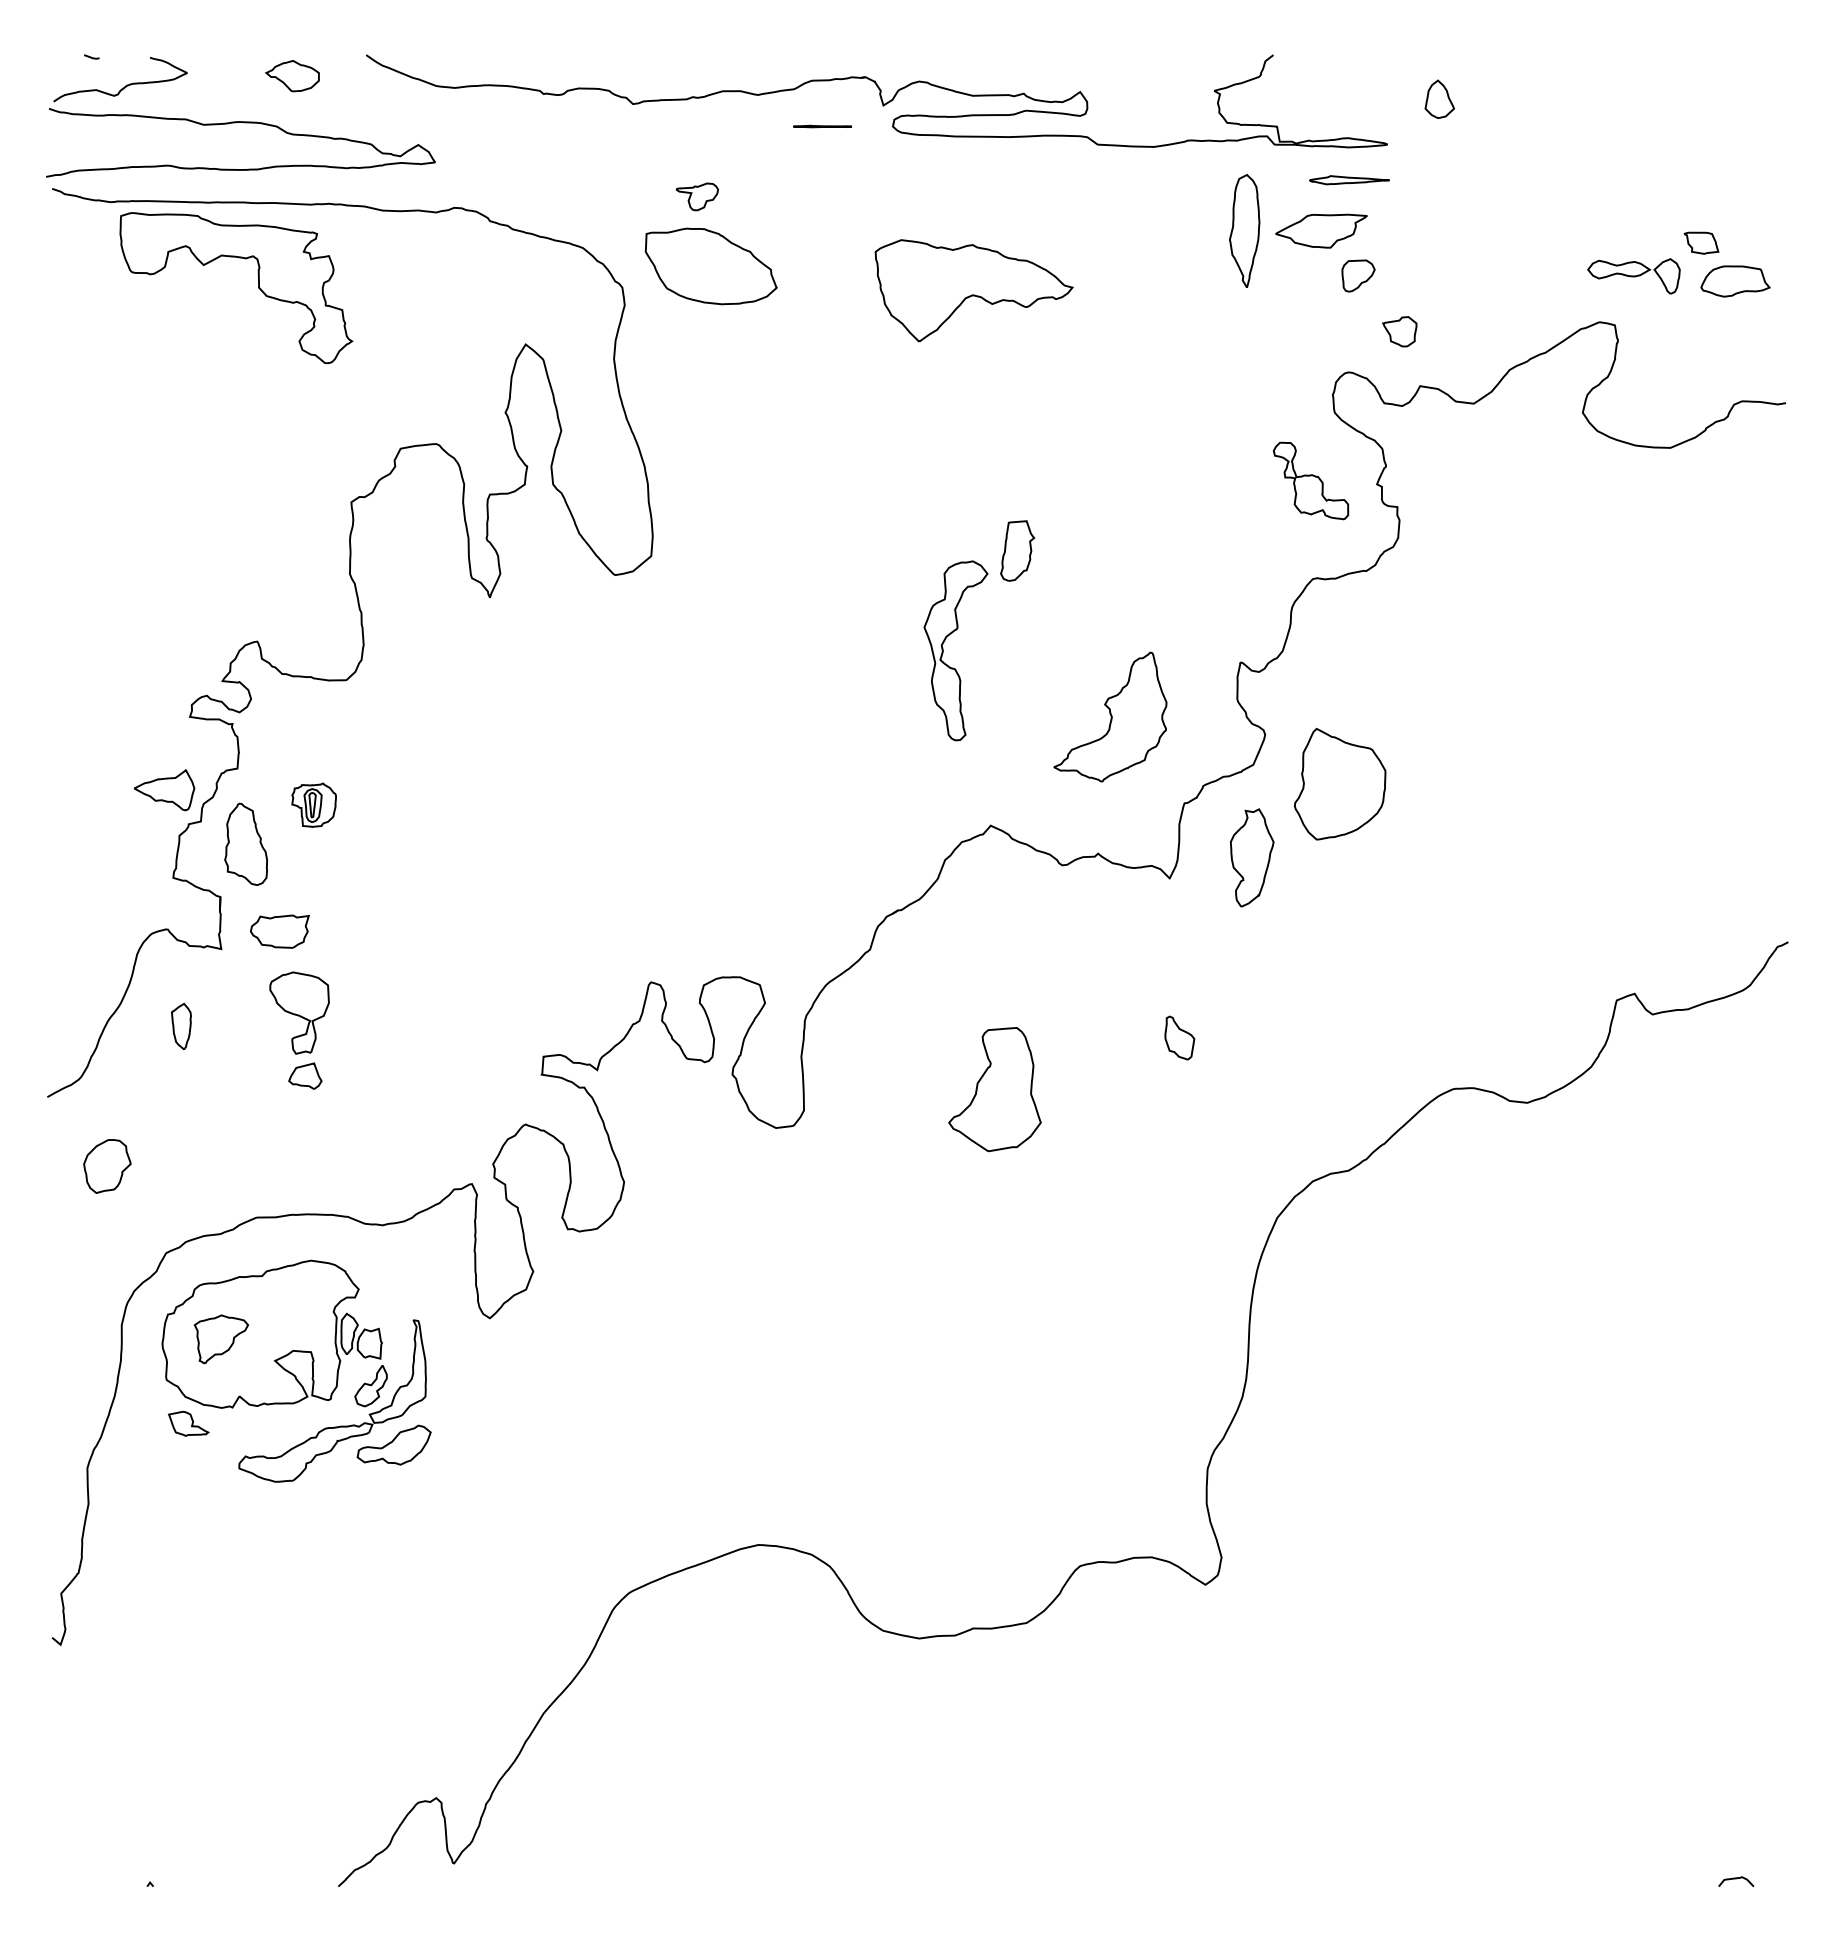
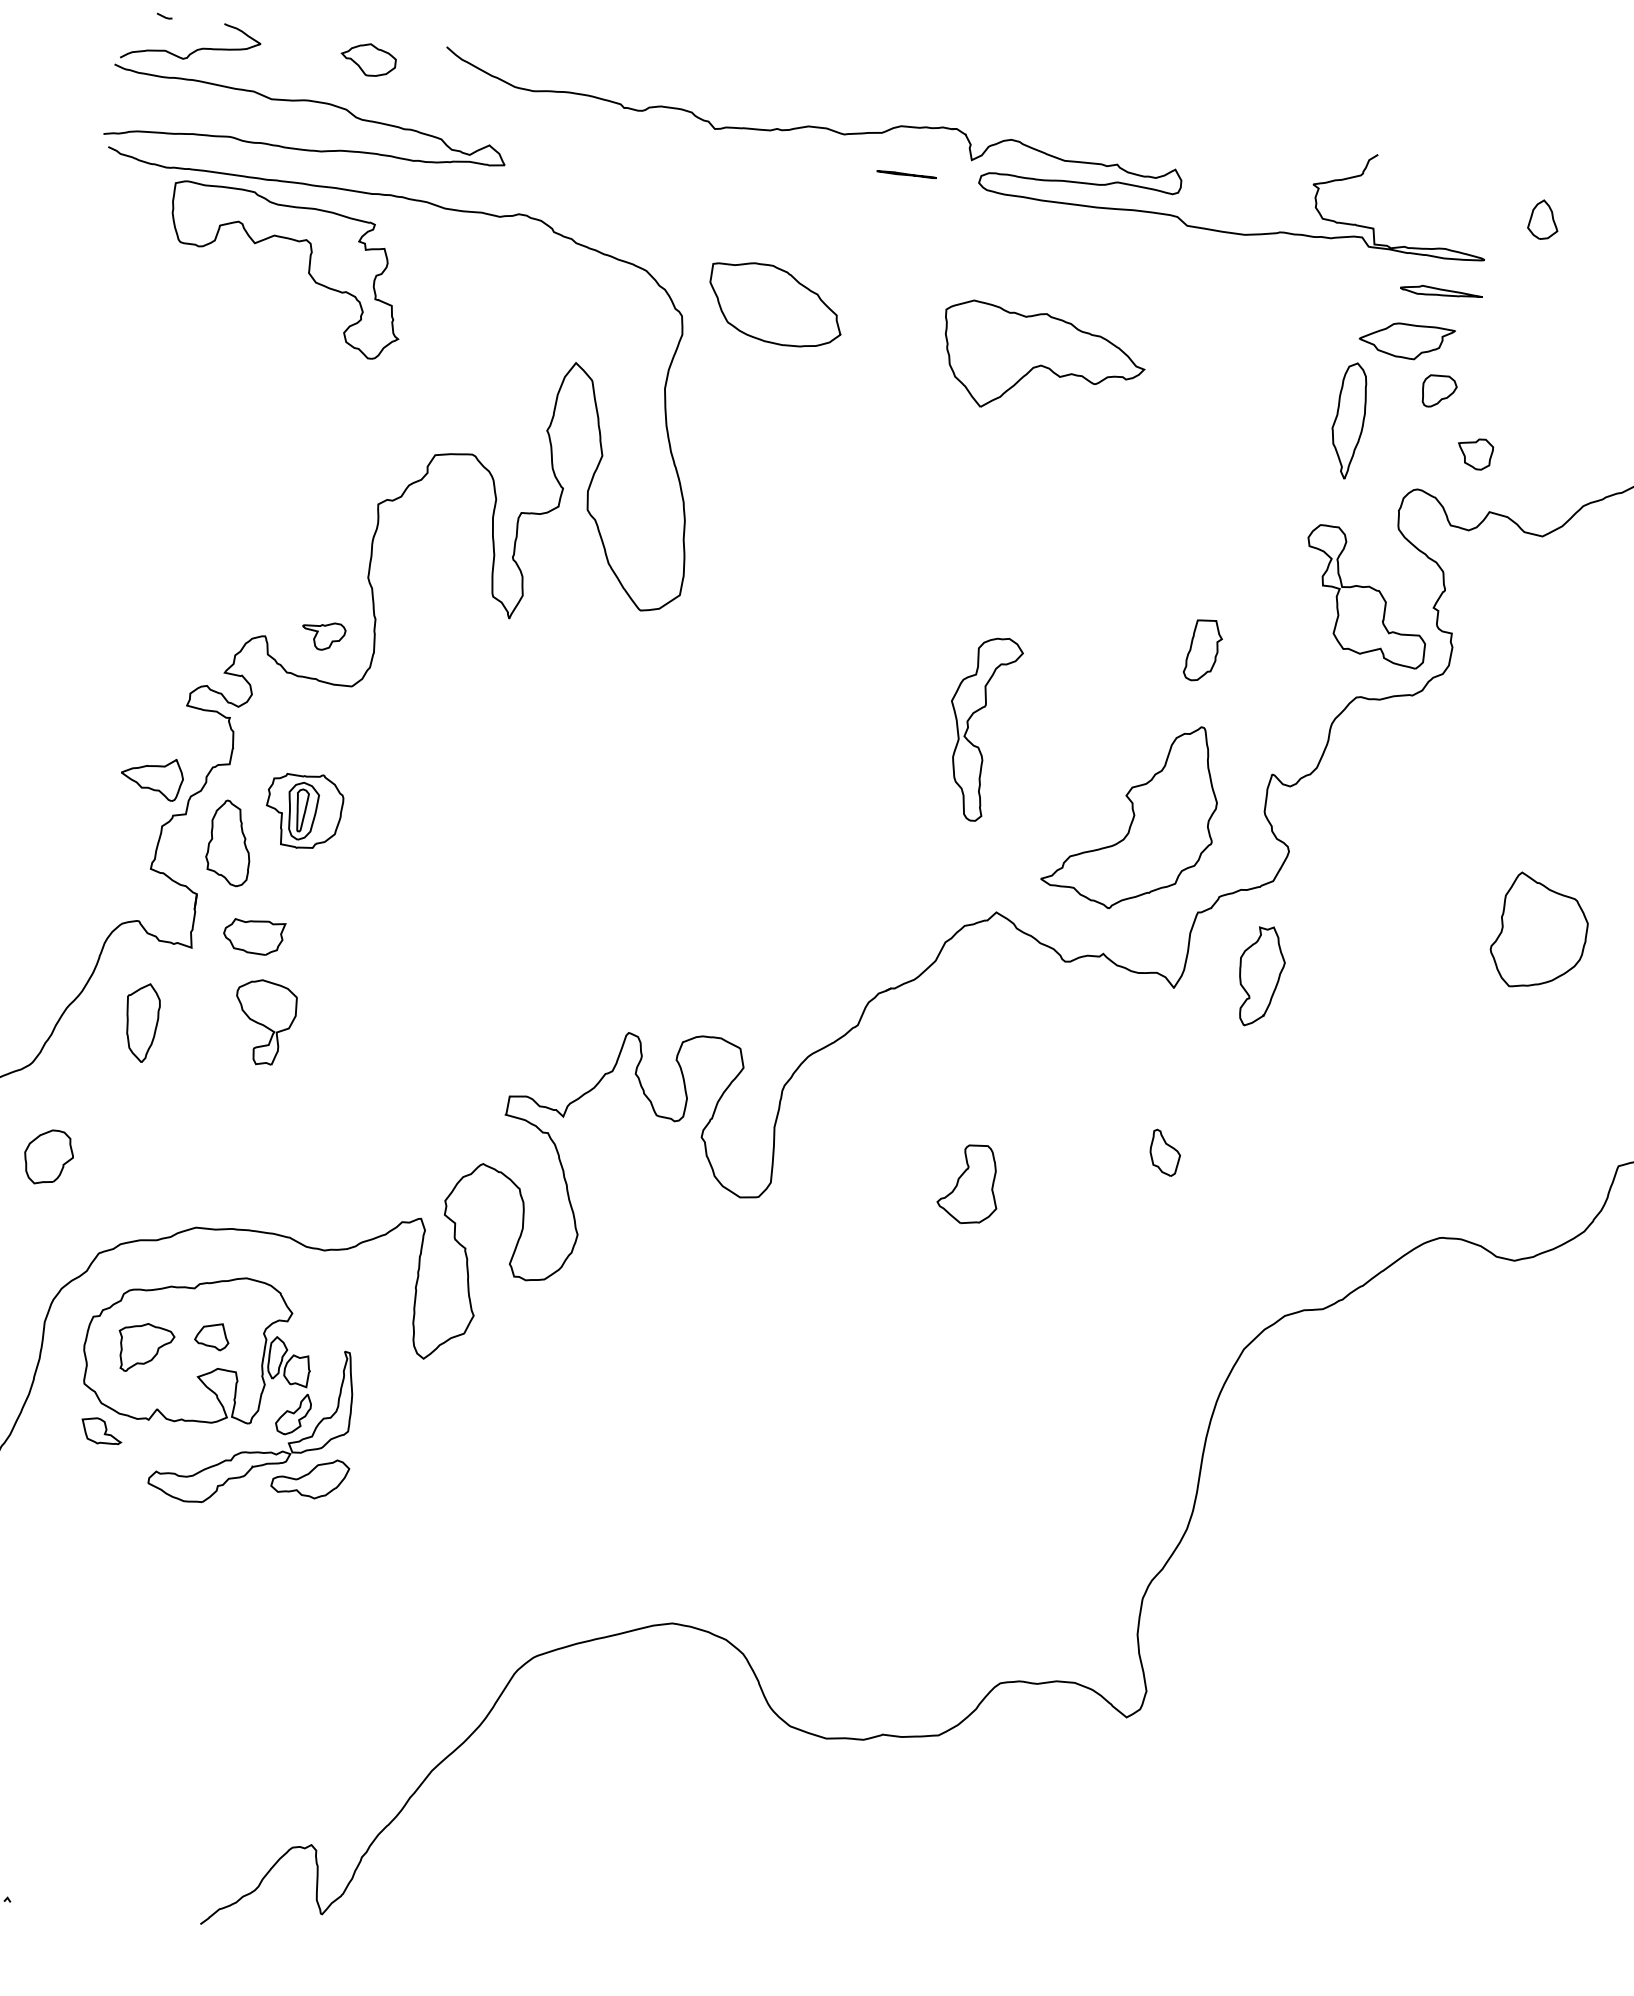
part: (696, 196) -> (322, 635), moved
part: (1244, 230) -> (1348, 420), moved
part: (1310, 480) -> (1365, 595), size x1.67
part: (1017, 550) -> (1203, 650), moved
part: (1110, 717) -> (1132, 815), size x1.43
part: (1340, 784) -> (1540, 932), moved
part: (313, 805) -> (303, 811), size x1.67
part: (181, 1026) -> (141, 1022), size x1.67
part: (305, 1075) -> (212, 1335), moved
part: (994, 1089) -> (968, 1183), size x0.62

